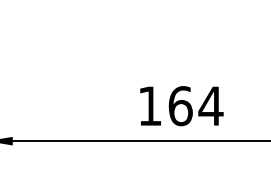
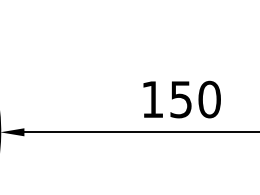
text: (195, 106) -> (195, 99), 164 -> 150

